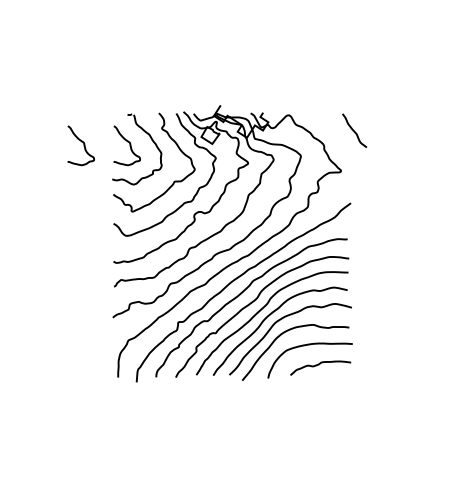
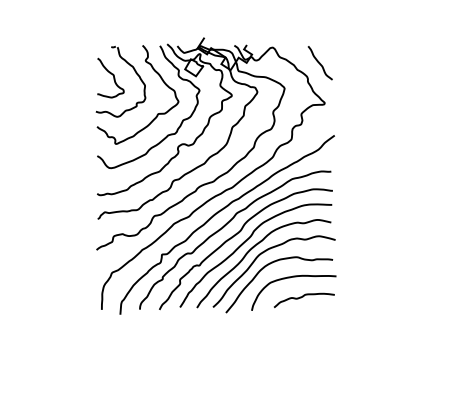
curve: (354, 130) -> (320, 62), moved
curve: (83, 145) -> (67, 77), removed

